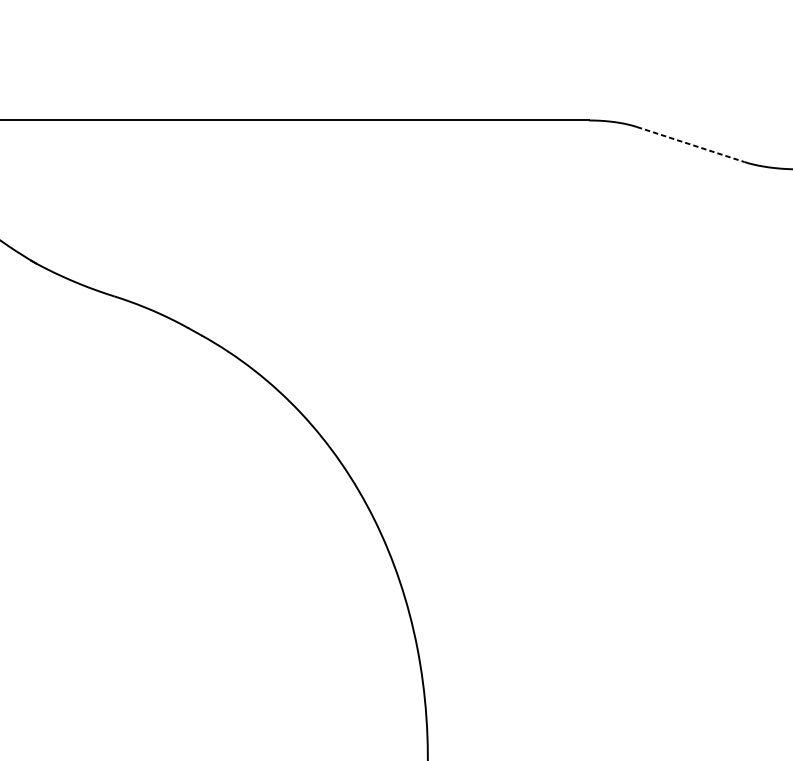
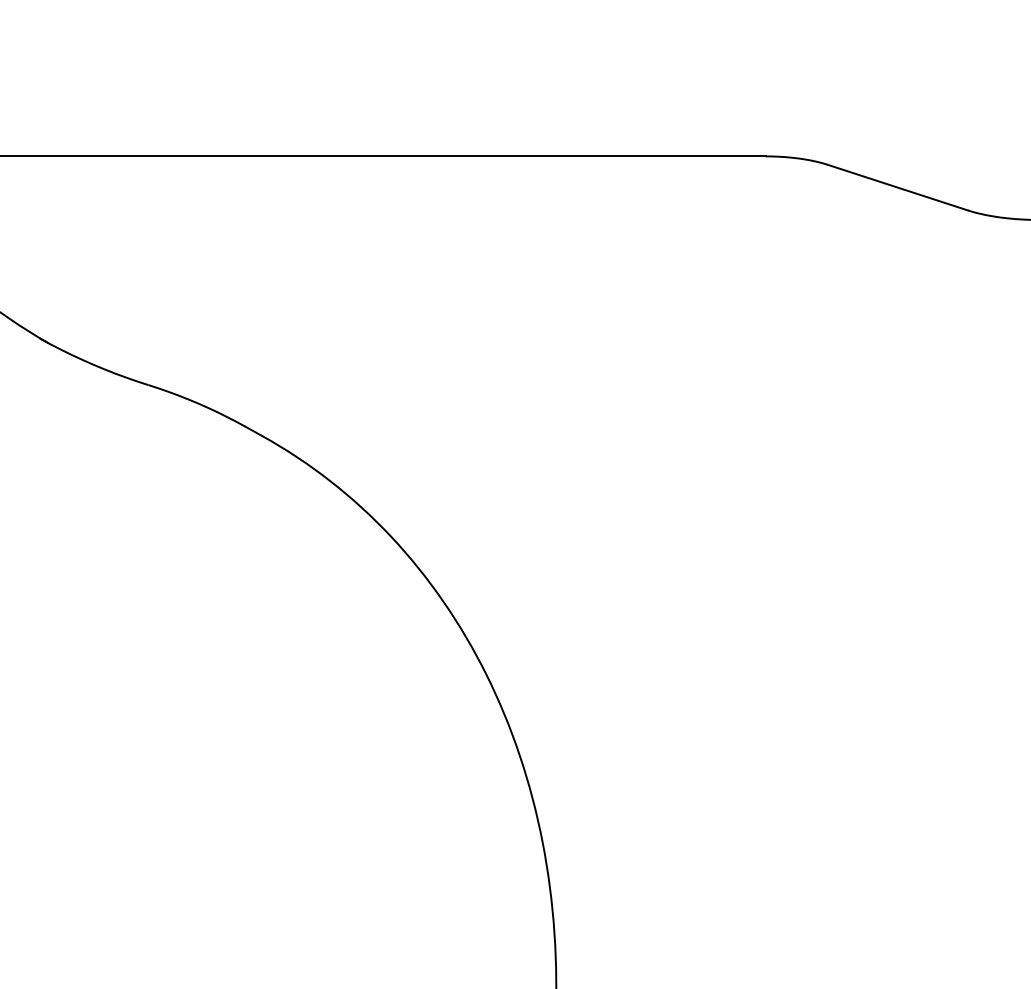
line: (691, 144) -> (898, 187), dashed -> solid

